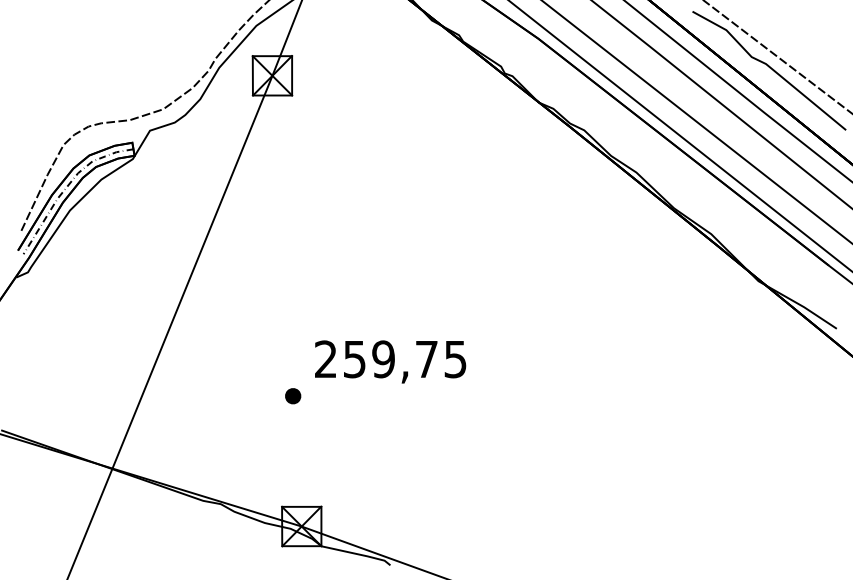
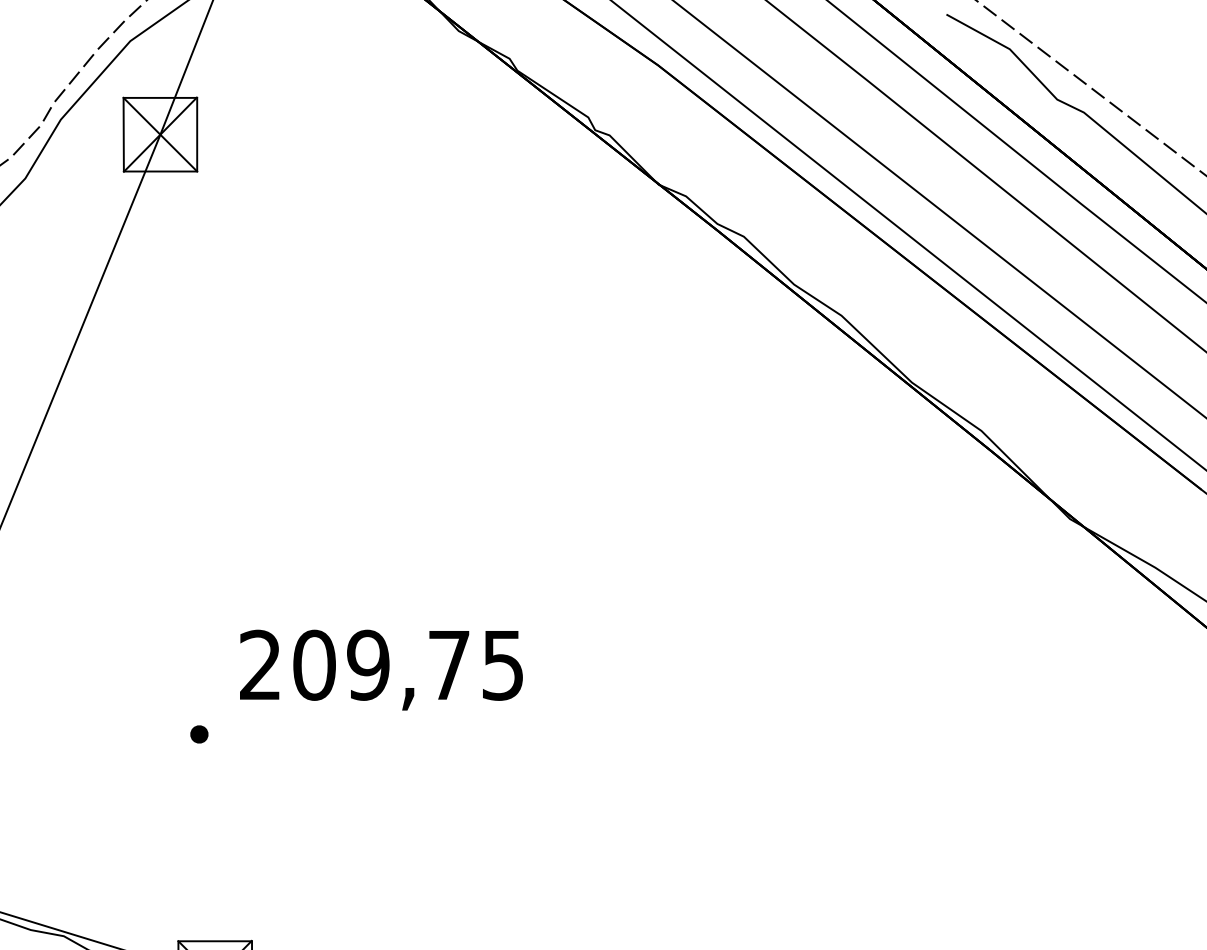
text: (354, 359) -> (313, 665), 259,75 -> 209,75
part: (293, 396) -> (199, 734), size x0.6

